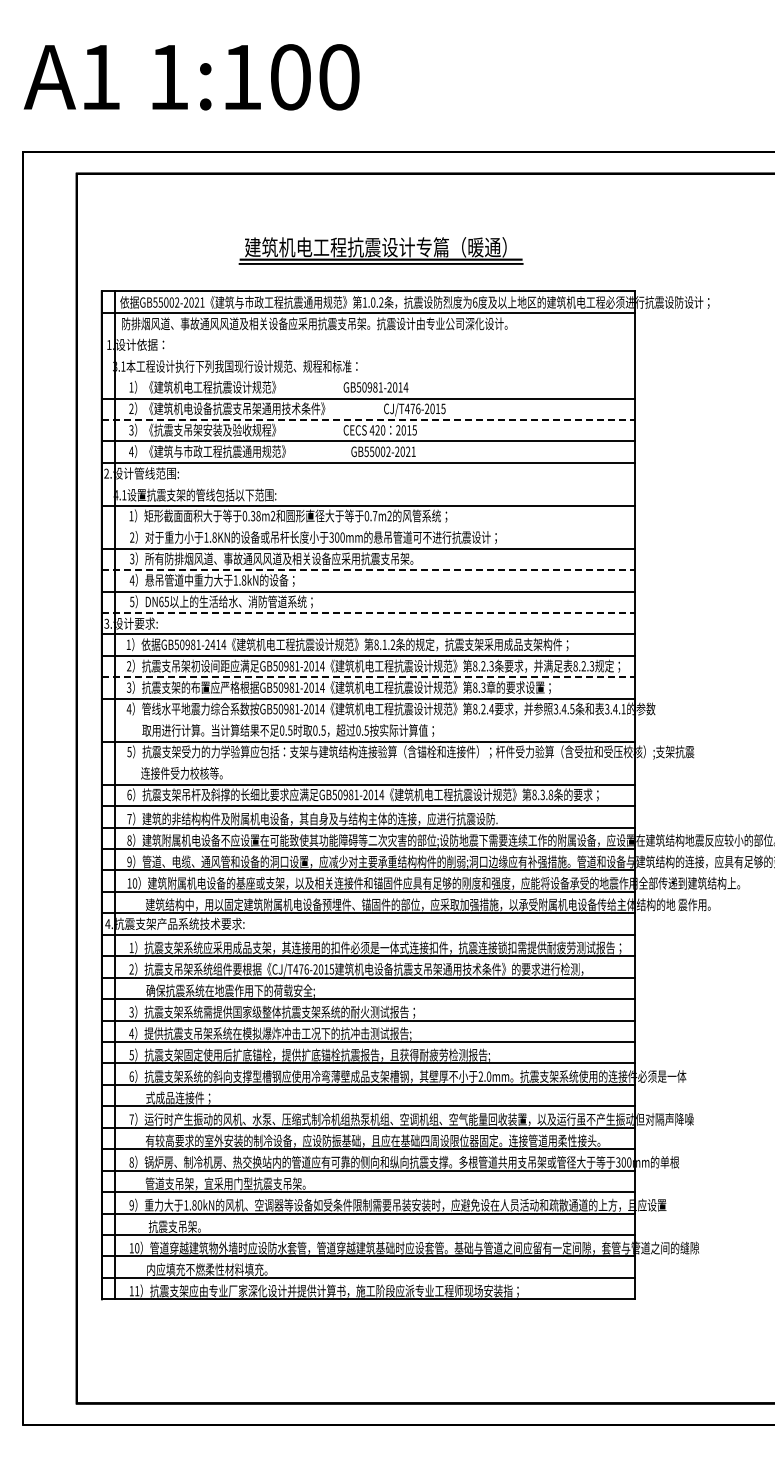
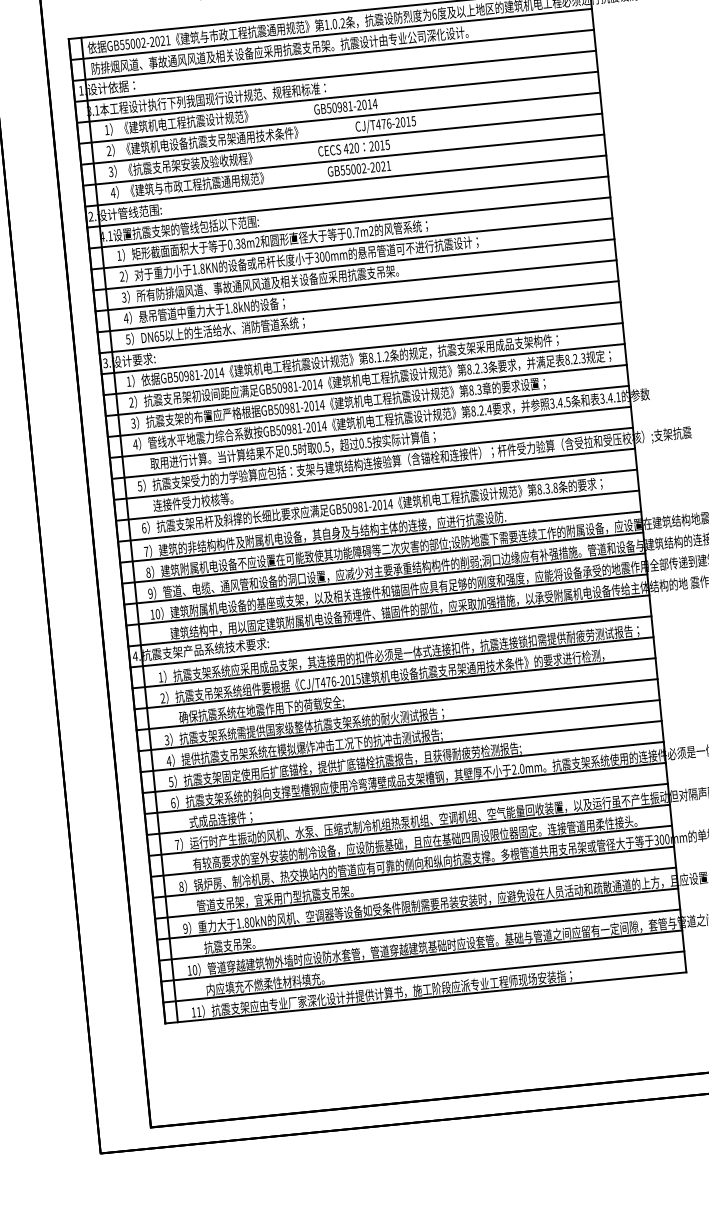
line: (368, 334) -> (333, 55), added
line: (368, 355) -> (335, 76), added
line: (368, 377) -> (337, 97), added
line: (368, 419) -> (341, 138), dashed -> solid
line: (368, 484) -> (347, 202), added
line: (368, 527) -> (351, 244), added
line: (368, 570) -> (355, 286), dashed -> solid
line: (368, 613) -> (360, 328), dashed -> solid
text: (212, 644) -> (210, 373), GB50981-2414 -> GB50981-2014
line: (368, 677) -> (366, 390), dashed -> solid
line: (368, 720) -> (370, 432), added
line: (368, 763) -> (374, 474), added

